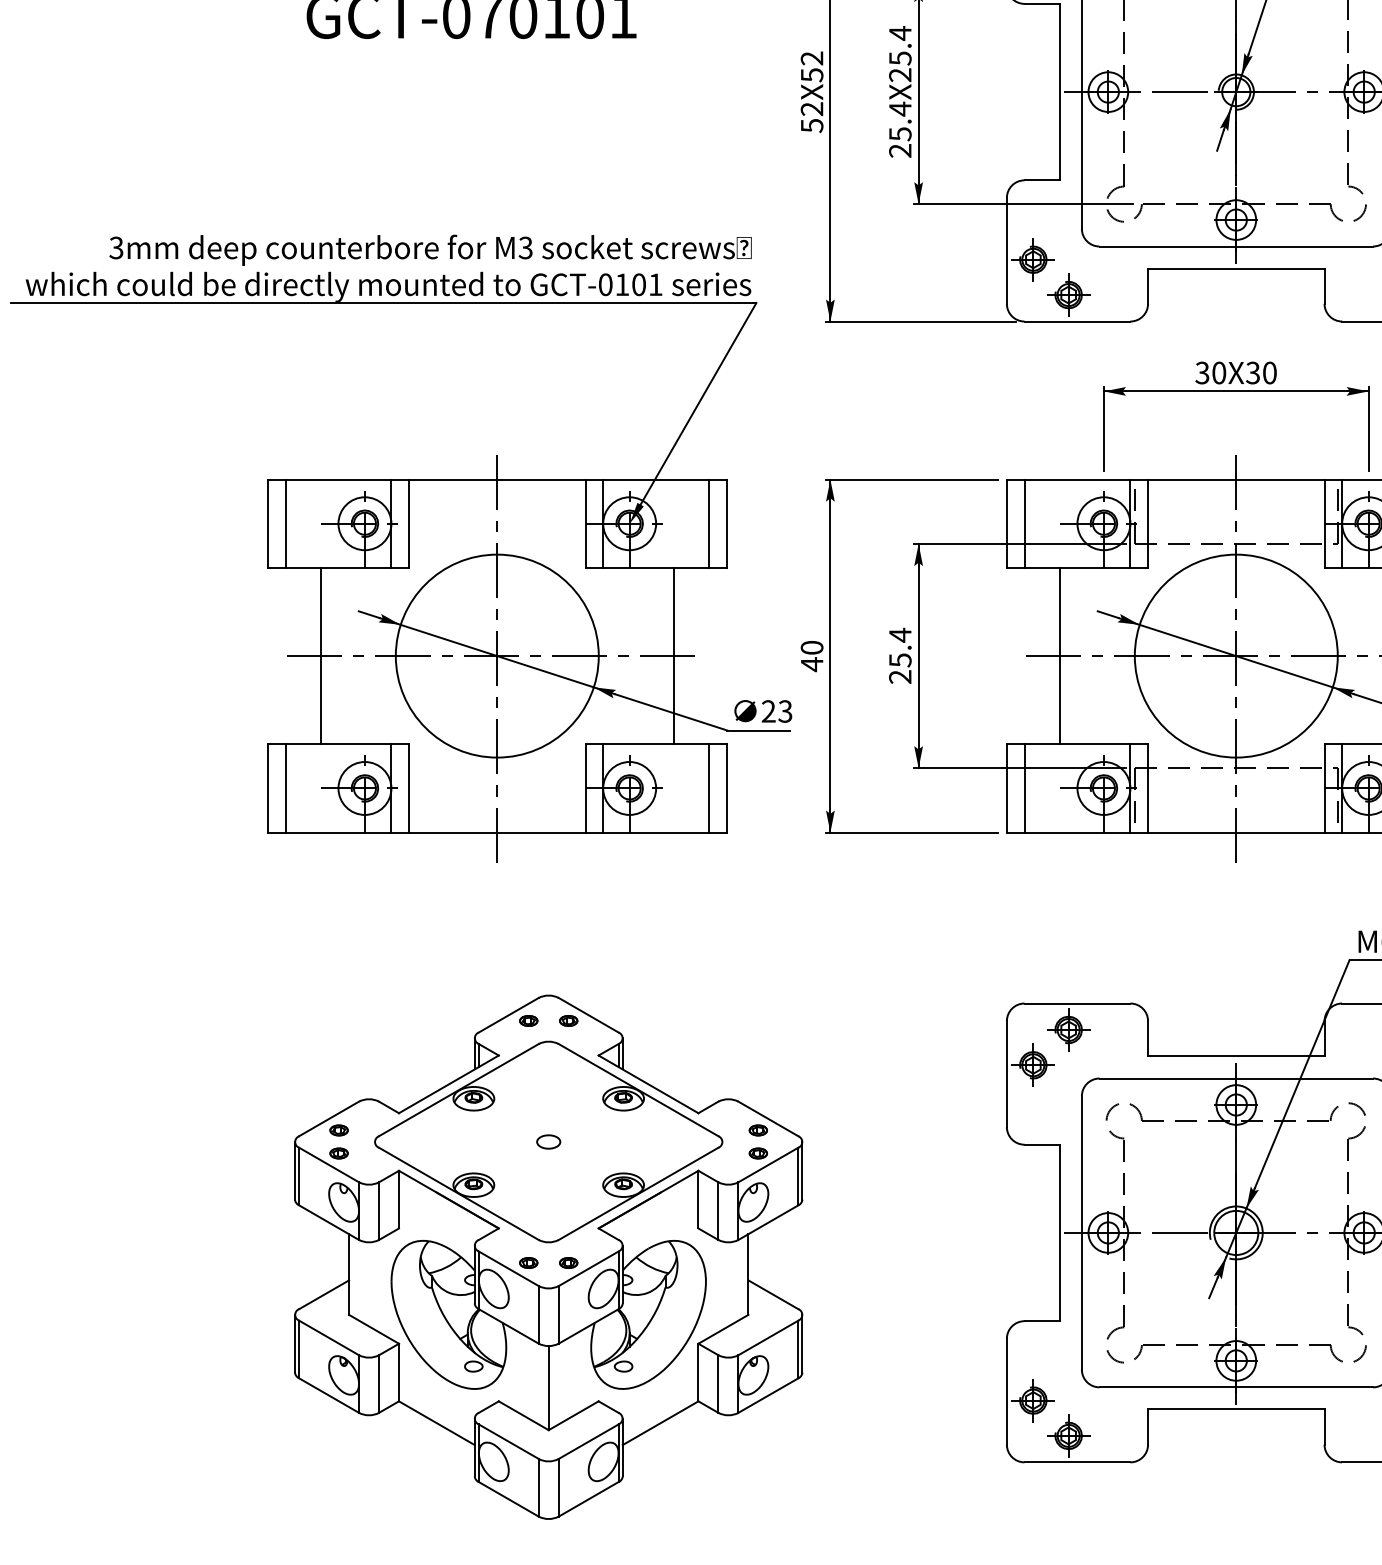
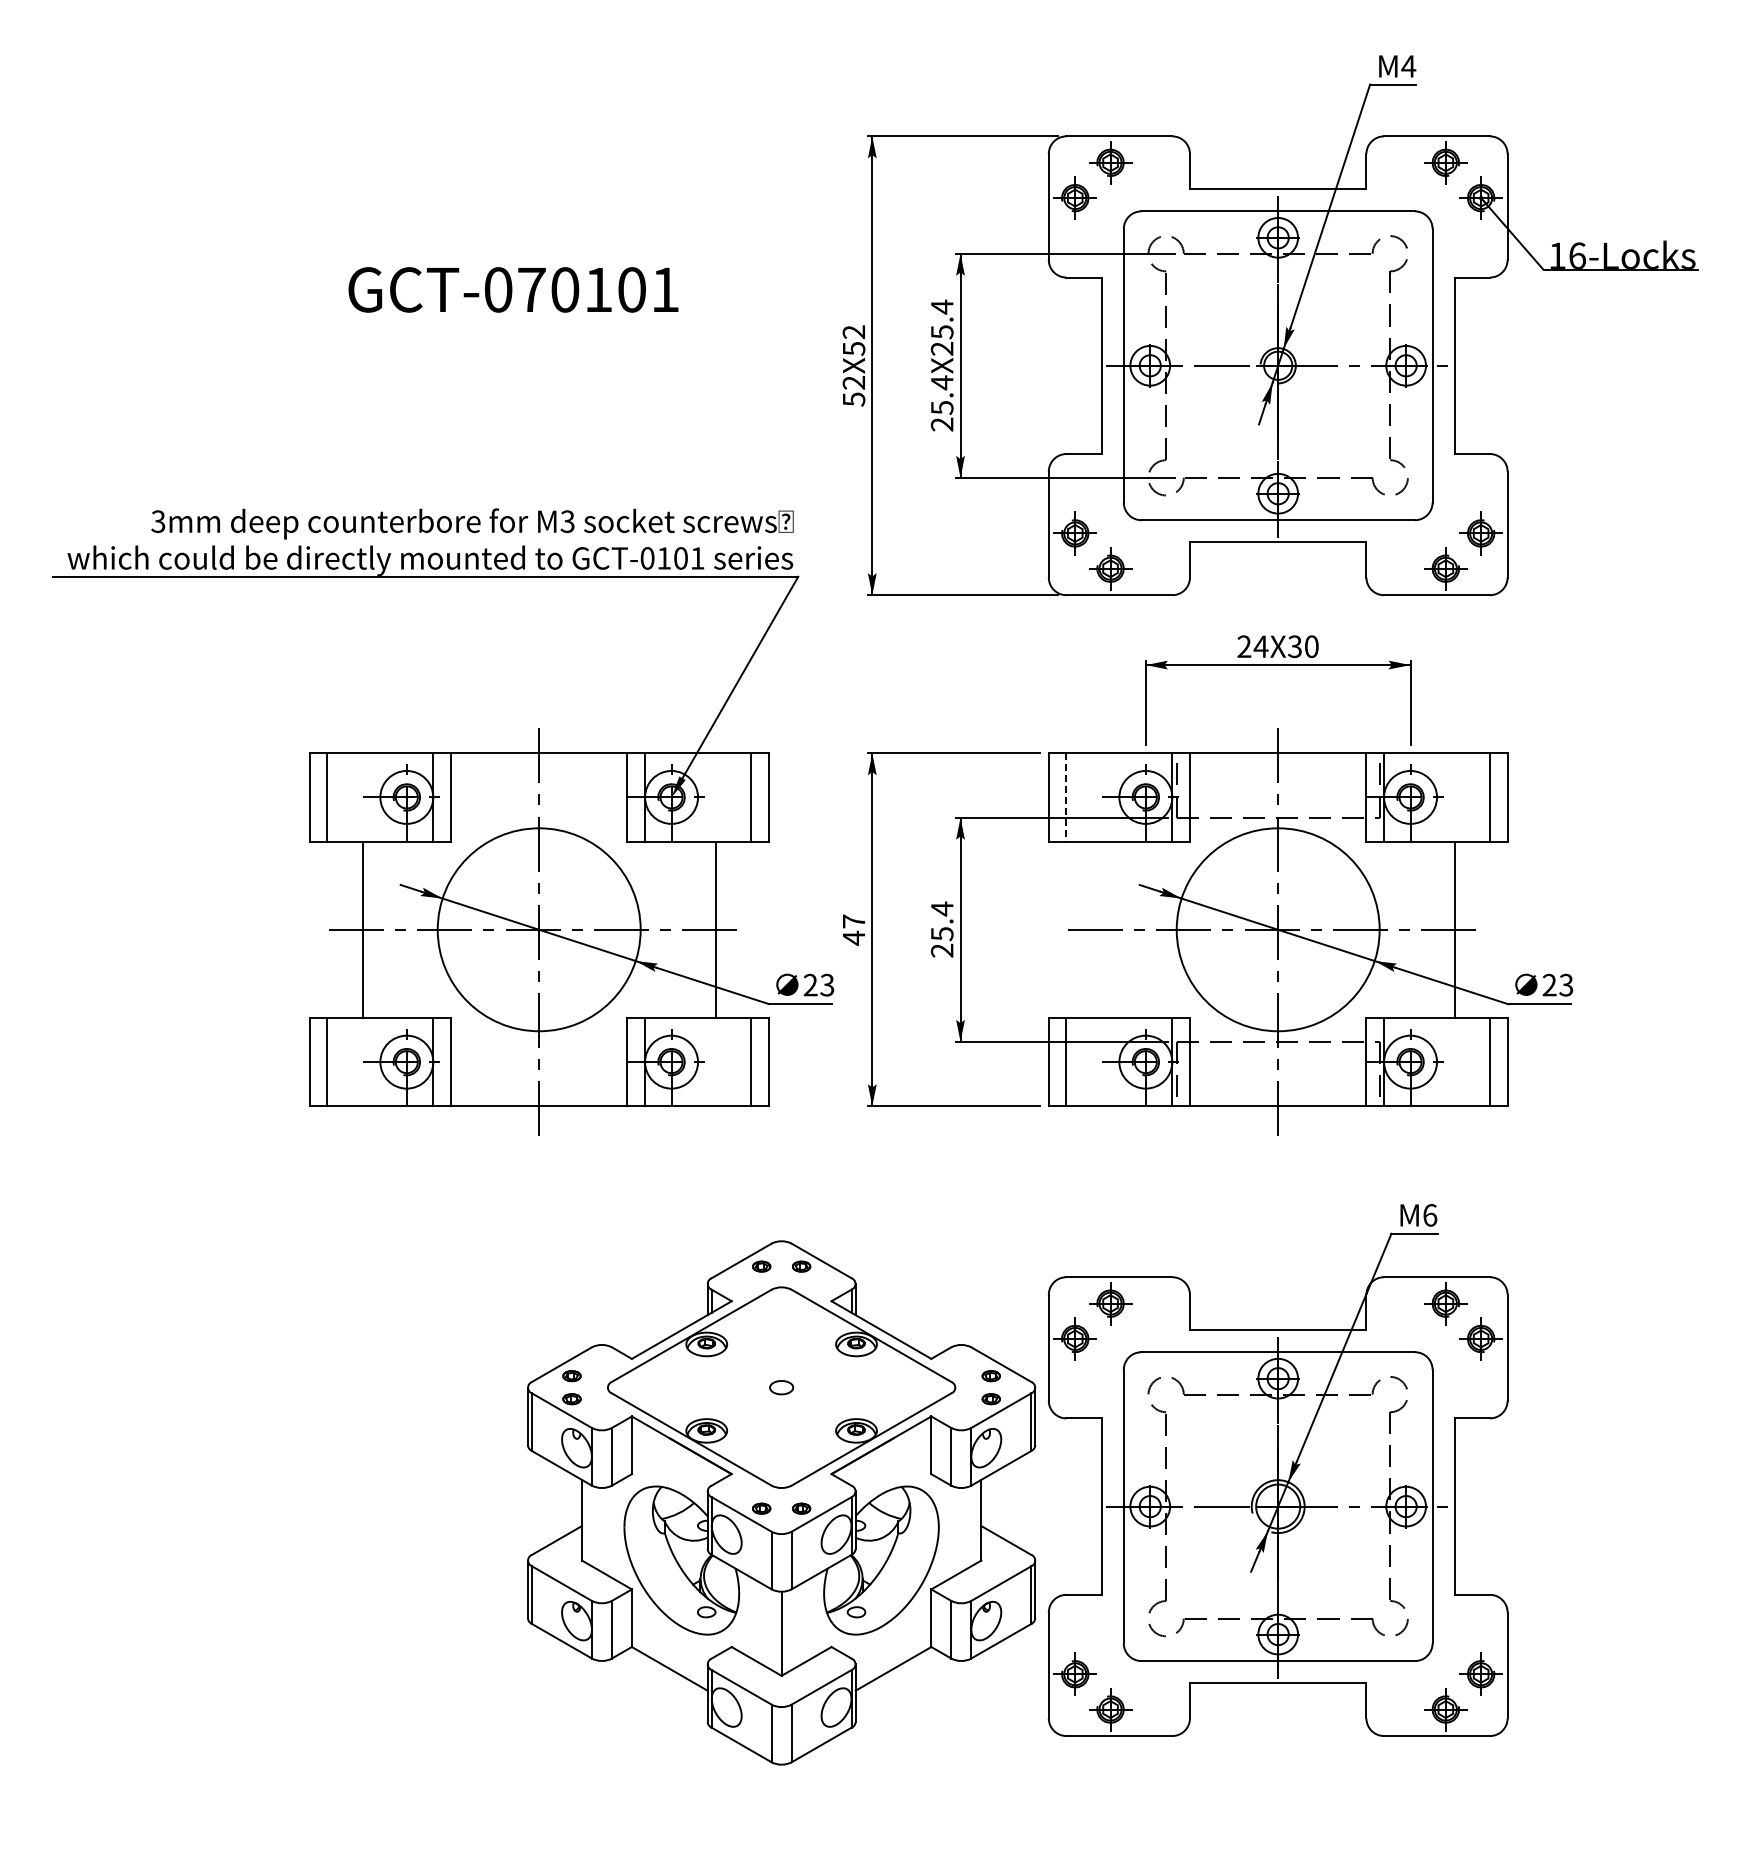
text: (1210, 372) -> (1252, 646), 30X30 -> 24X30
line: (1024, 523) -> (1066, 797), solid -> dashed
text: (811, 647) -> (853, 921), 40 -> 47
line: (1059, 655) -> (1101, 929), removed
part: (548, 1256) -> (781, 1502), moved

